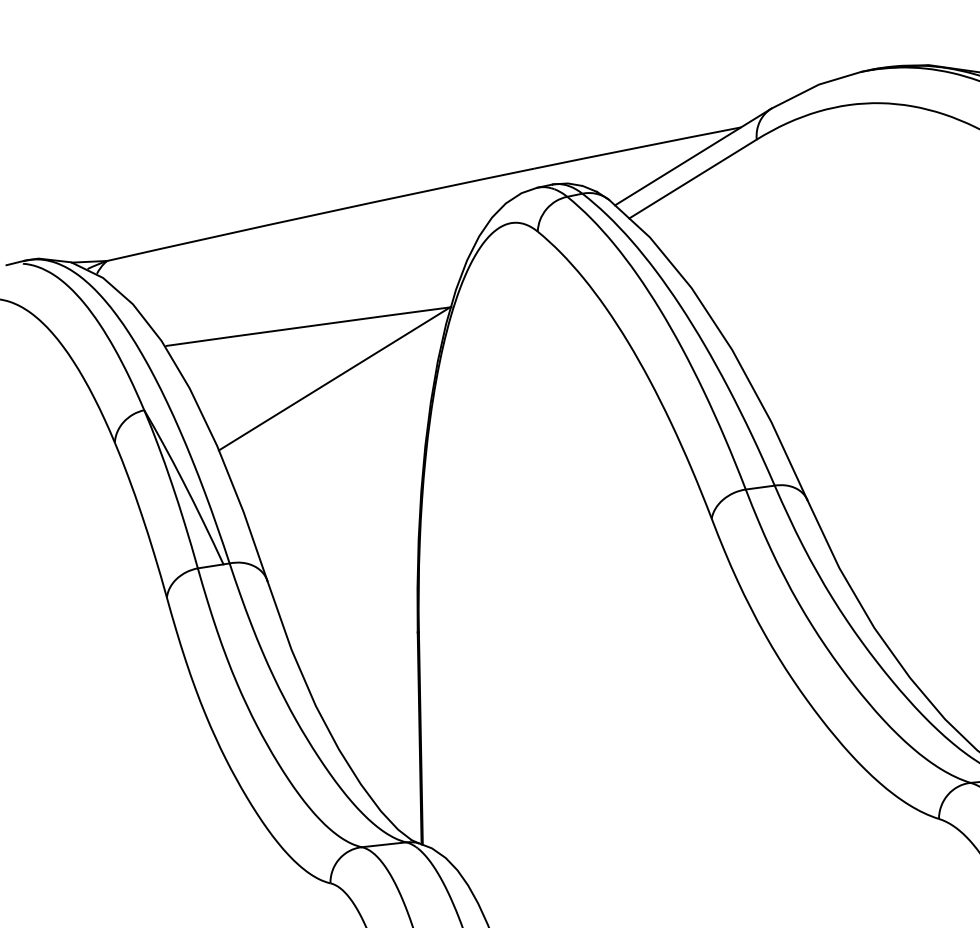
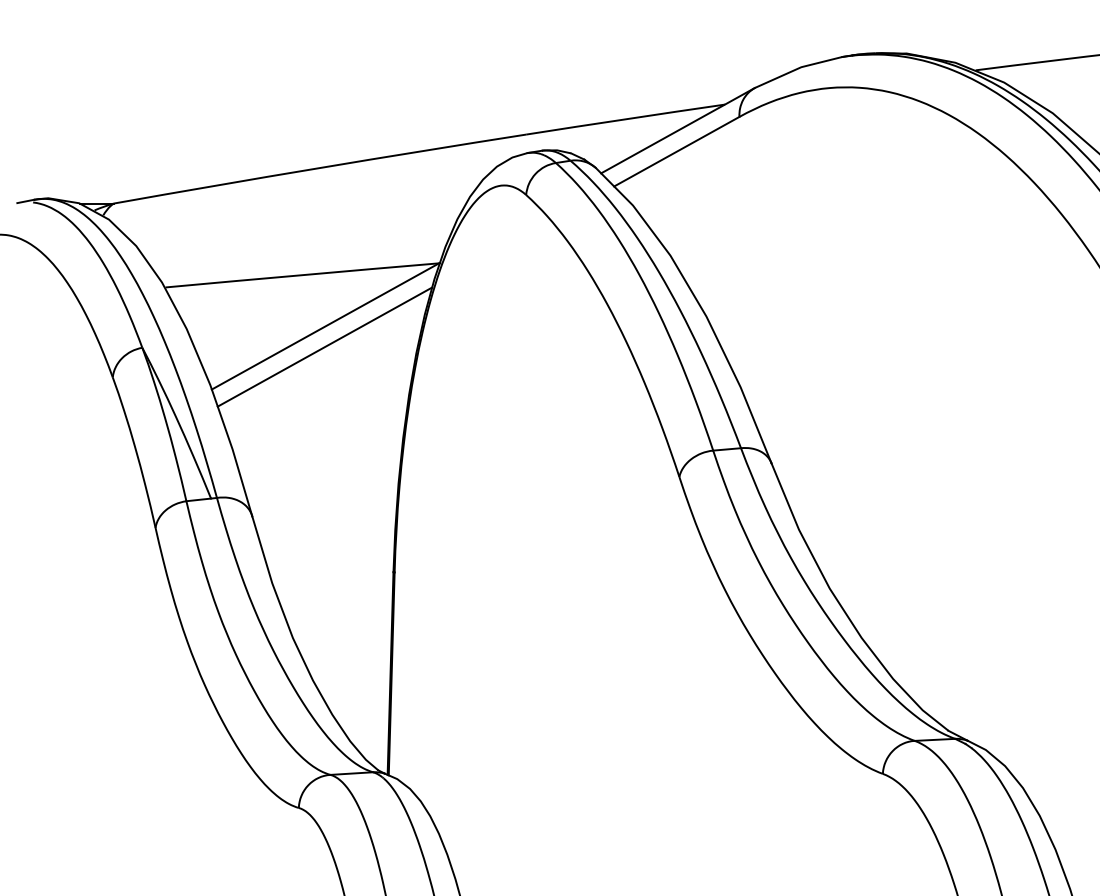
line: (334, 399) -> (324, 346), added

